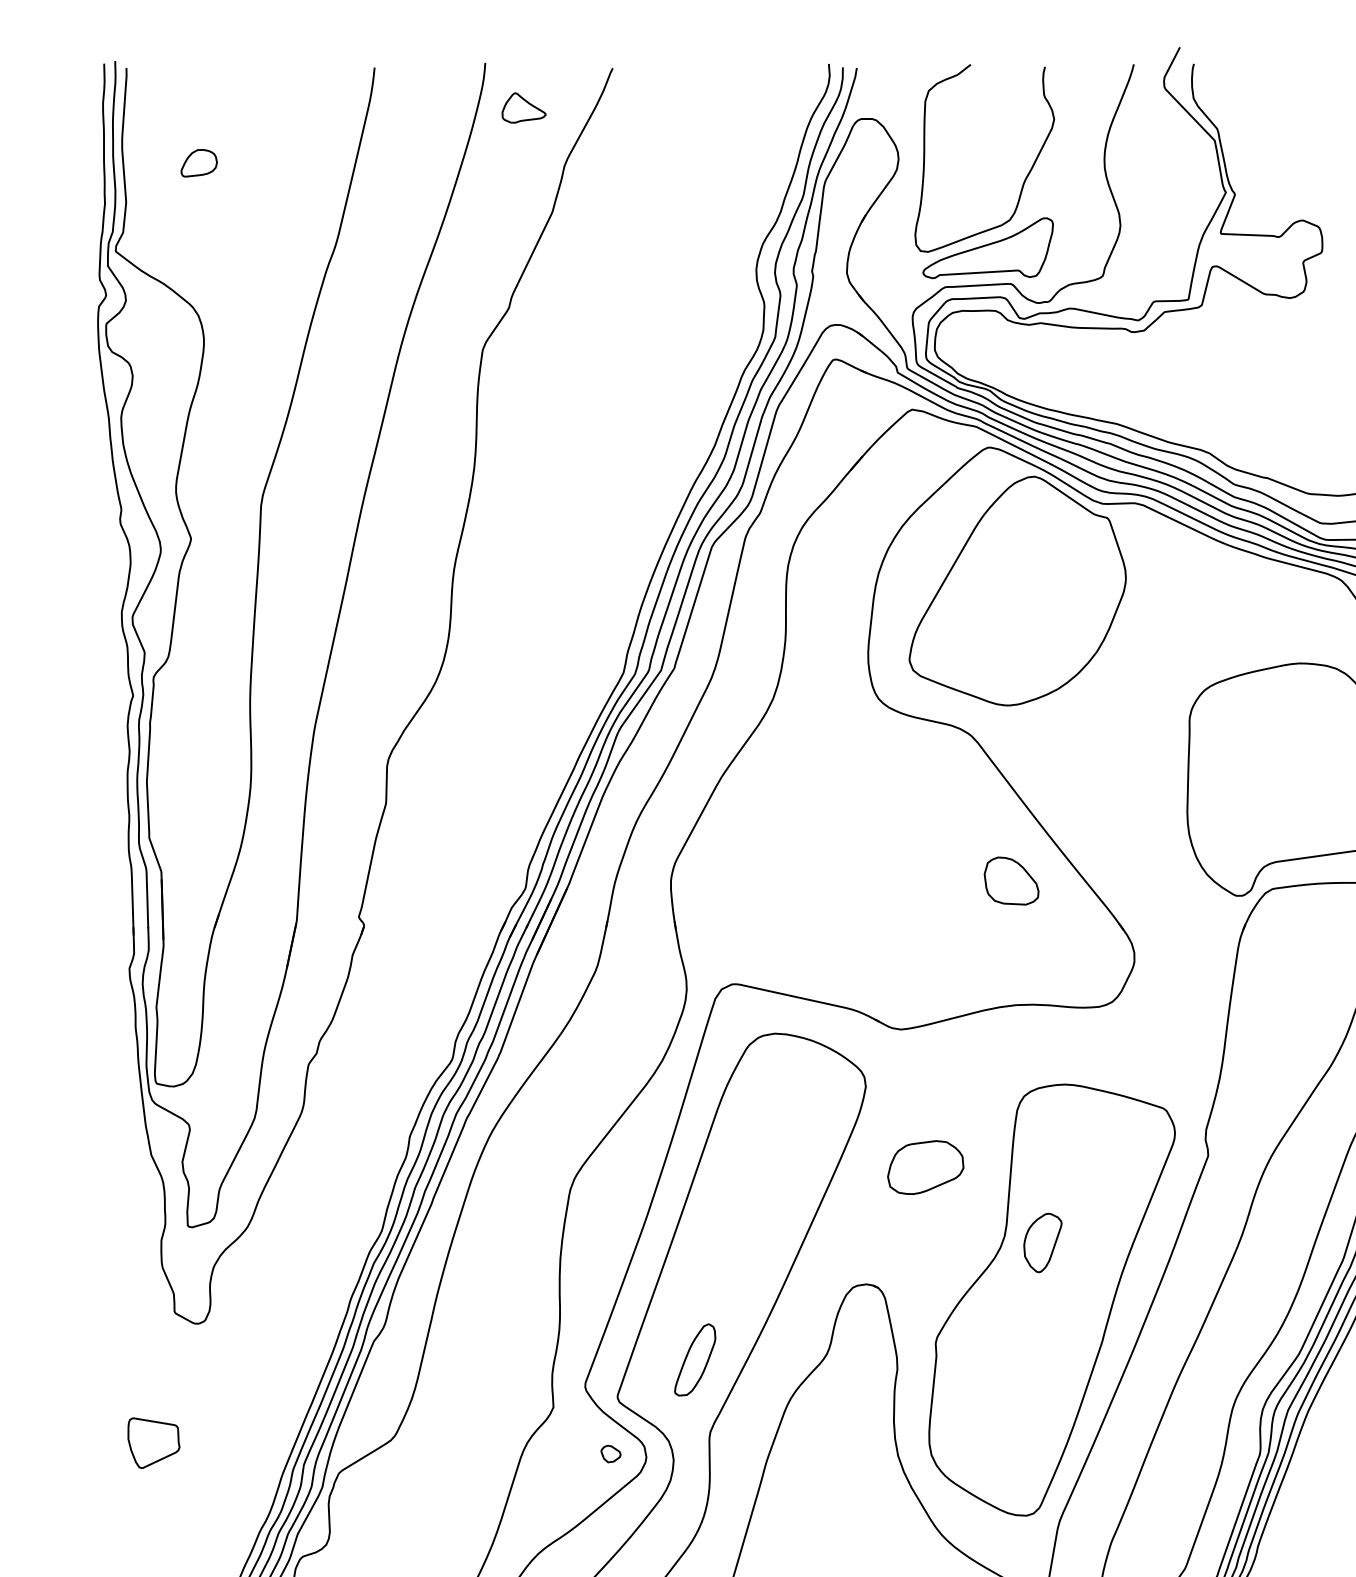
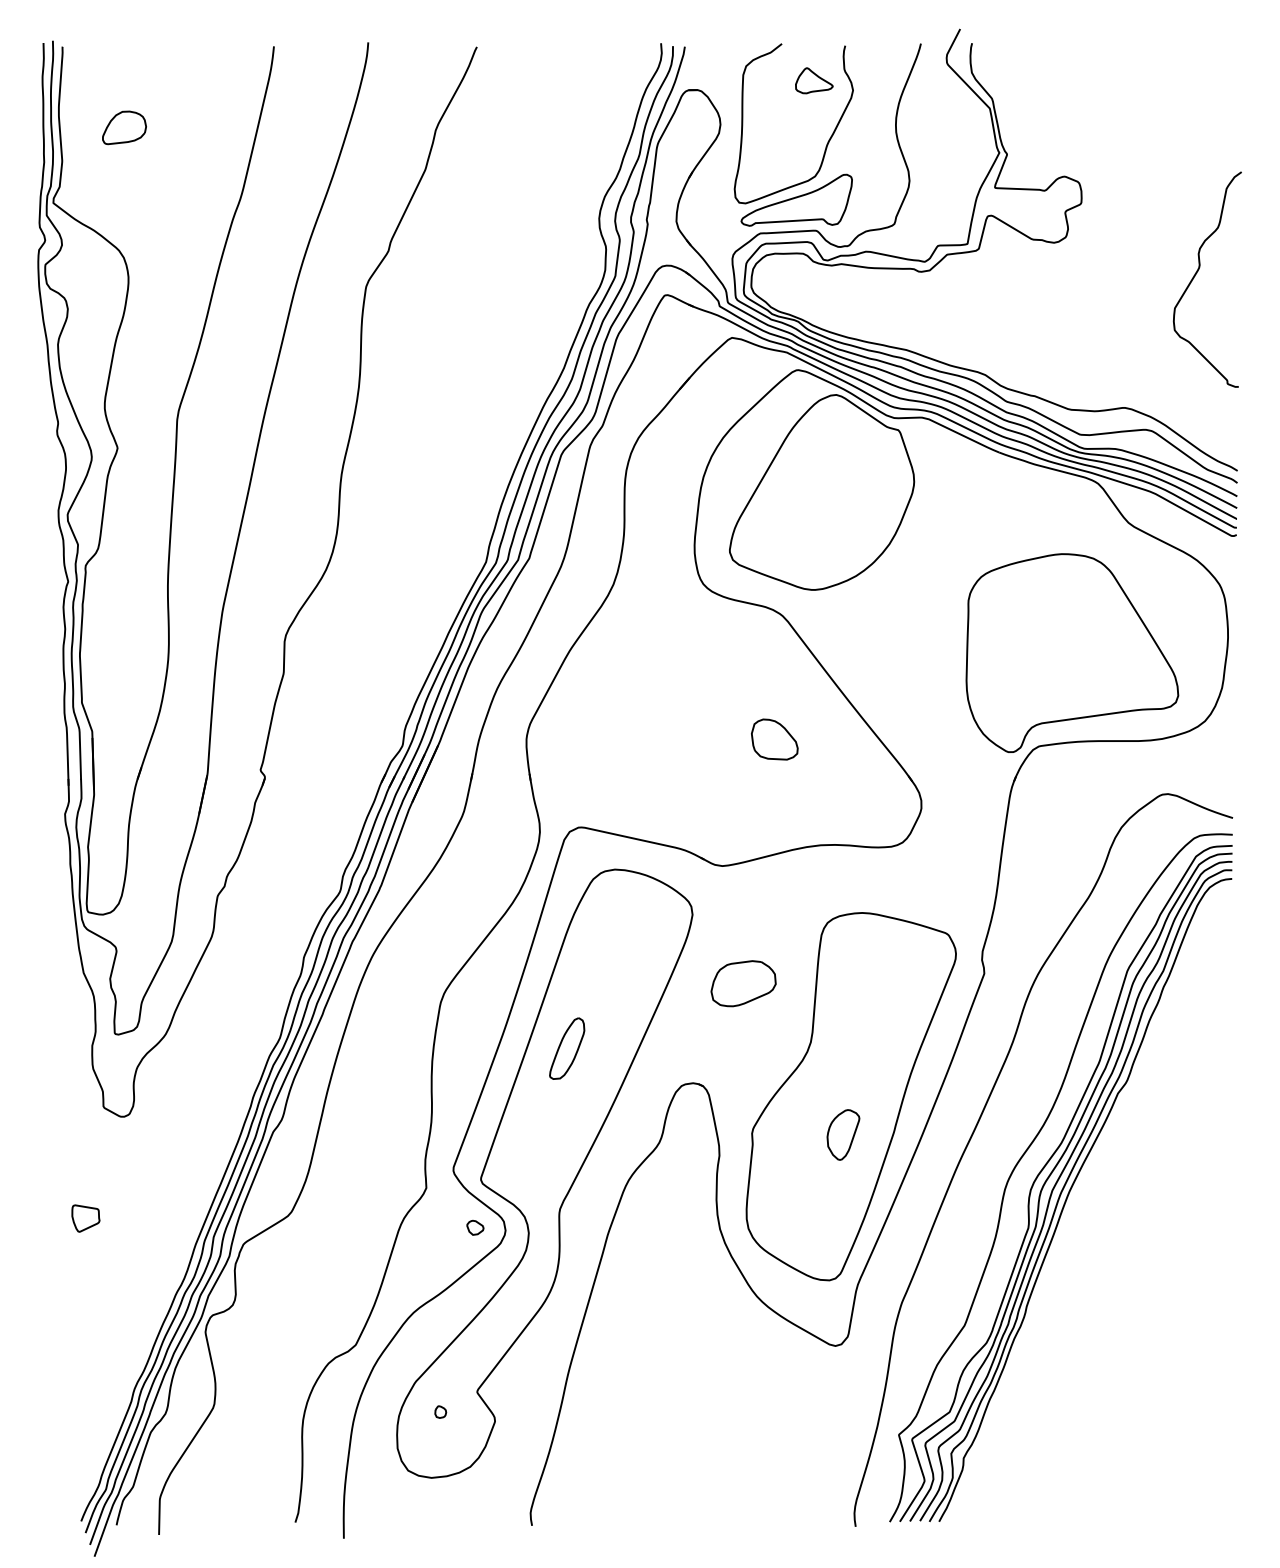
part: (524, 107) -> (814, 80), moved
part: (199, 162) -> (124, 127), size x1.43
part: (1011, 880) -> (774, 739), moved
part: (1042, 1242) -> (843, 1134), moved
part: (695, 1359) -> (567, 1048), moved
part: (153, 1443) -> (85, 1218), size x0.62

